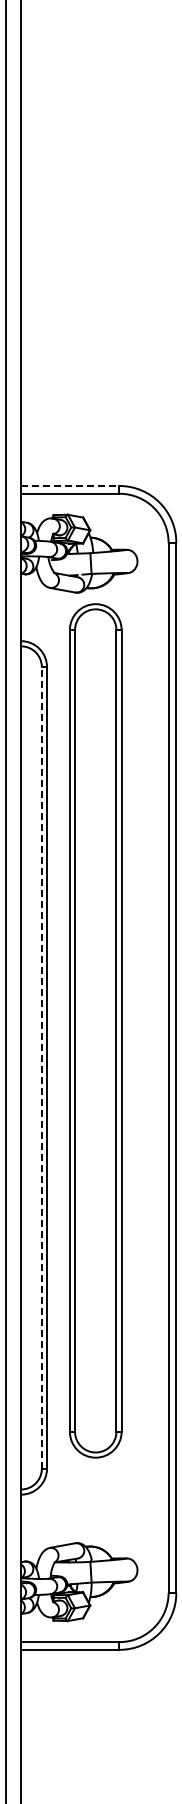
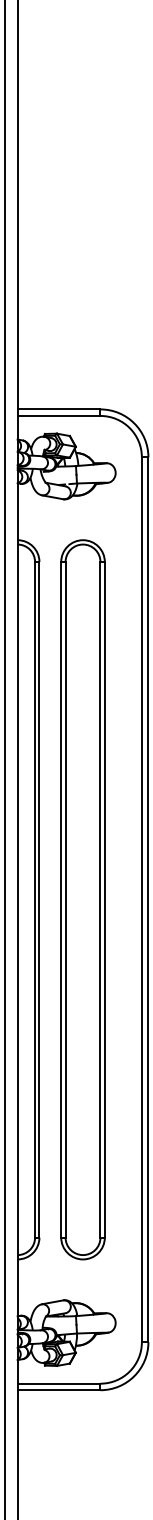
line: (70, 485) -> (59, 409), dashed -> solid
part: (95, 1030) -> (82, 899), moved
line: (41, 1067) -> (34, 899), dashed -> solid

